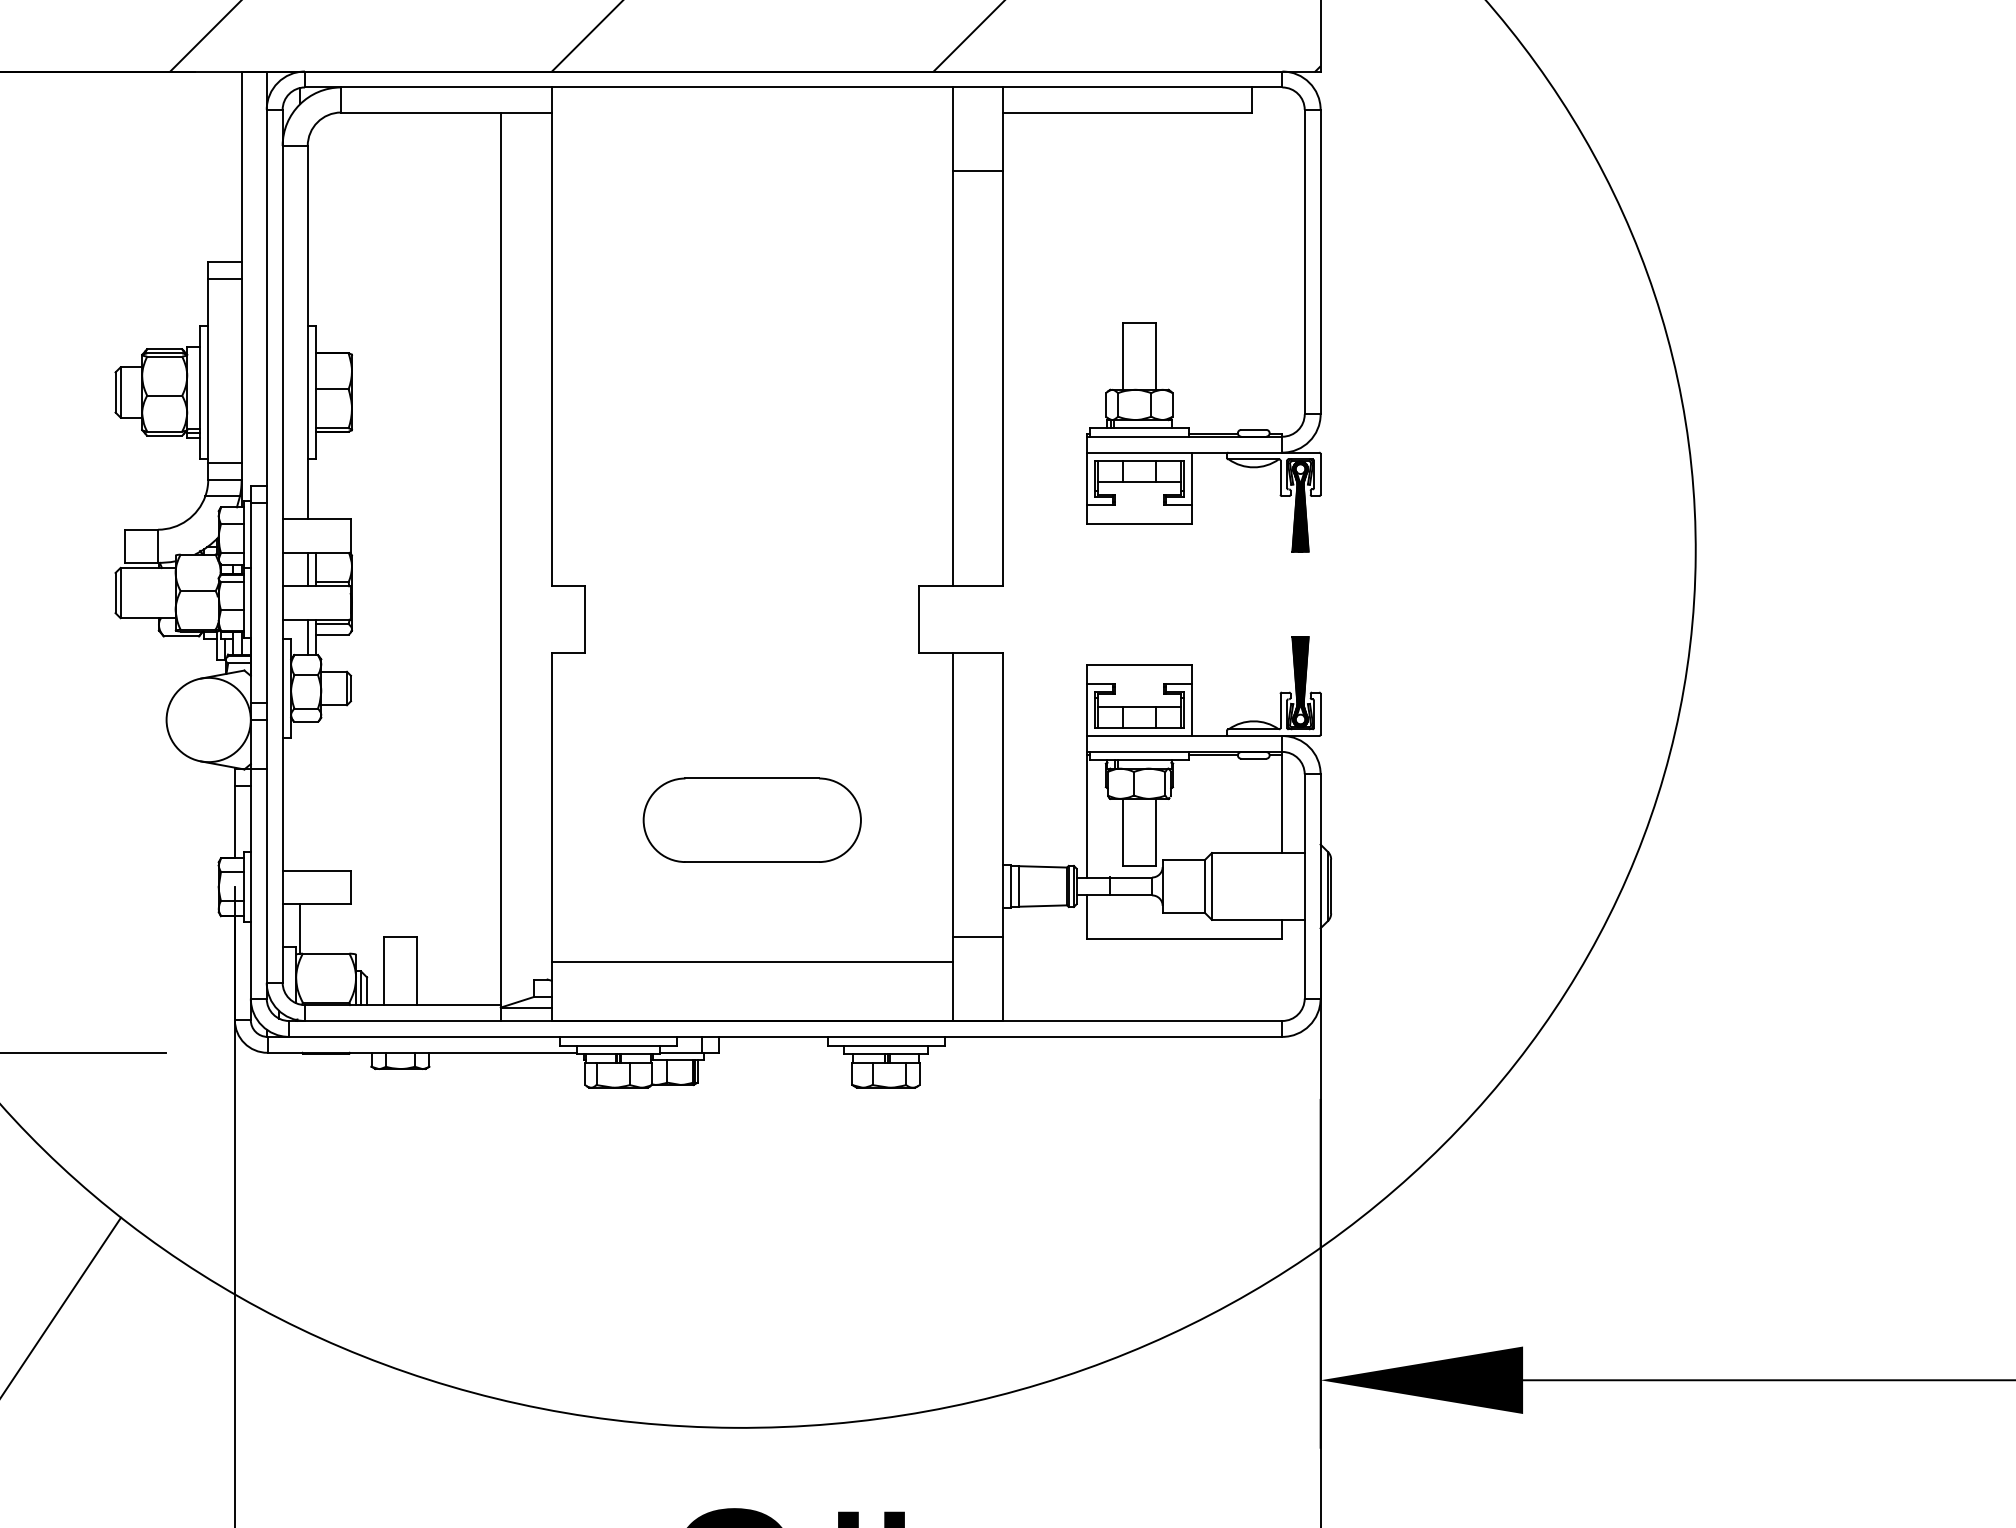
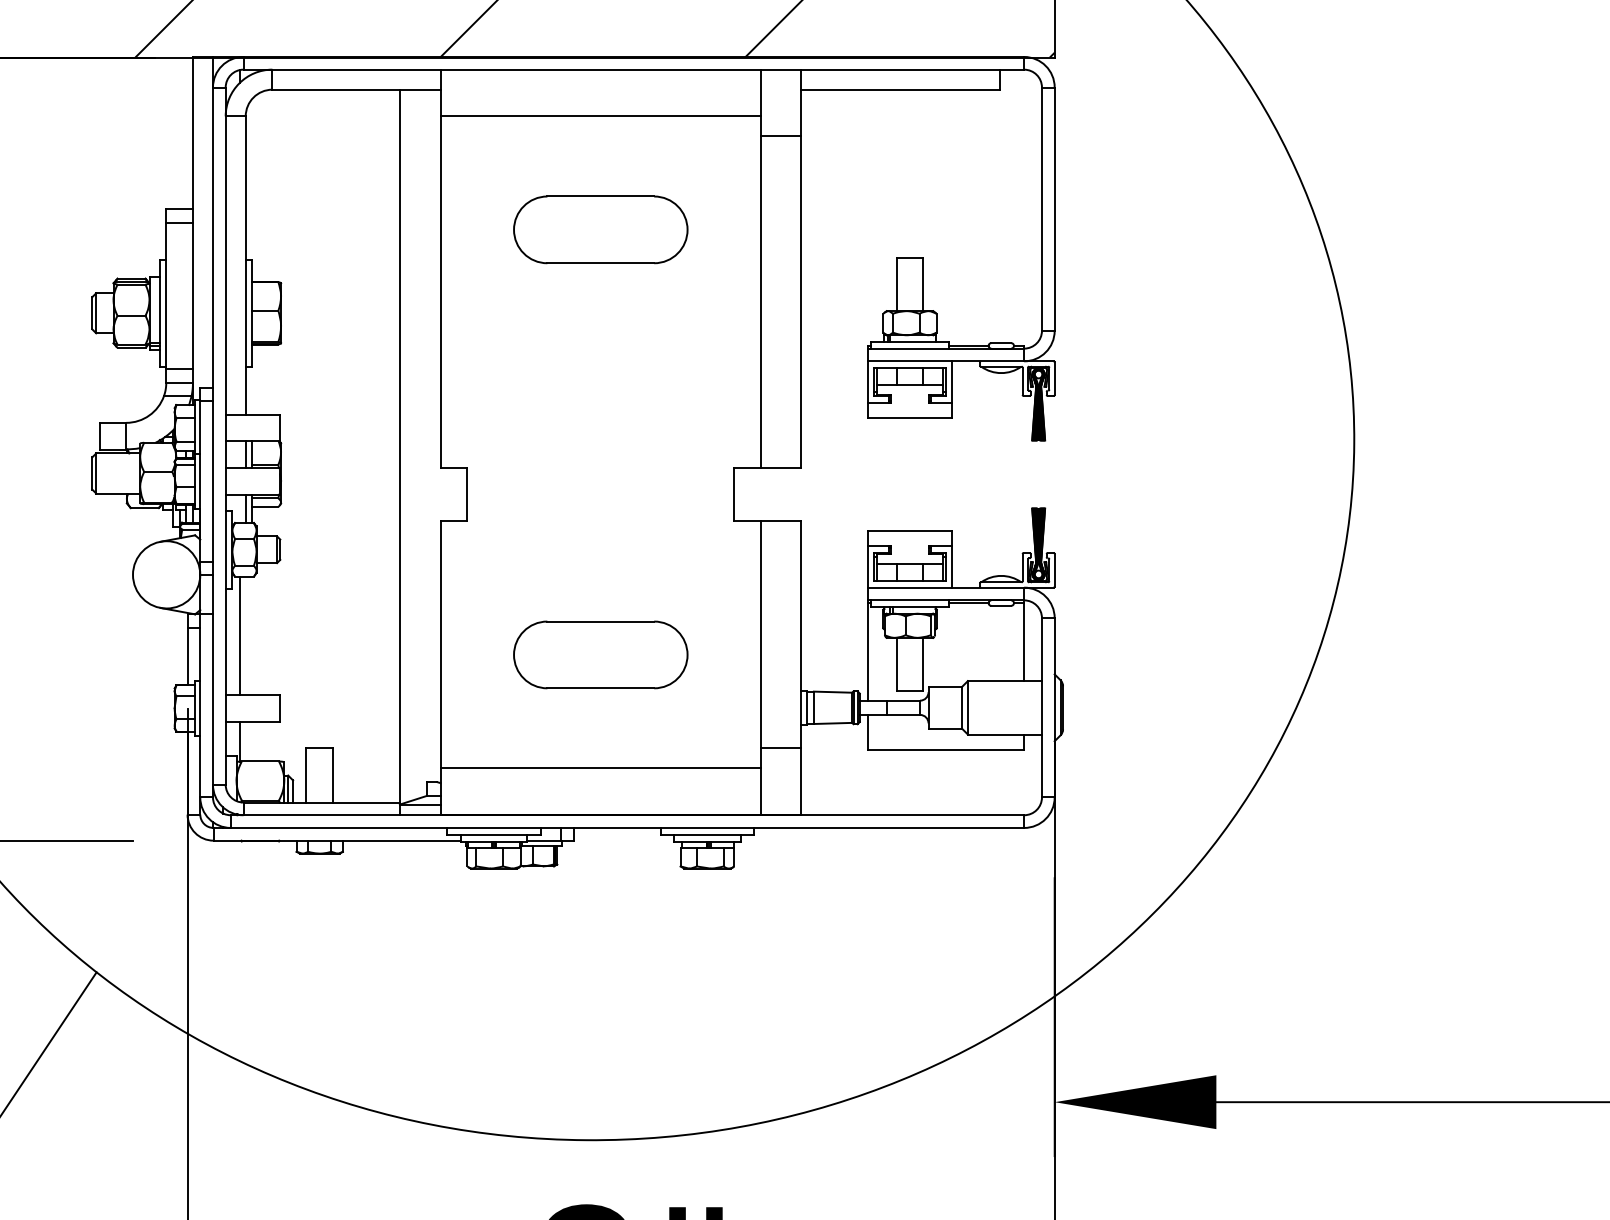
line: (751, 146) -> (600, 116), added
part: (751, 287) -> (600, 229), added
line: (299, 795) -> (239, 635), added

